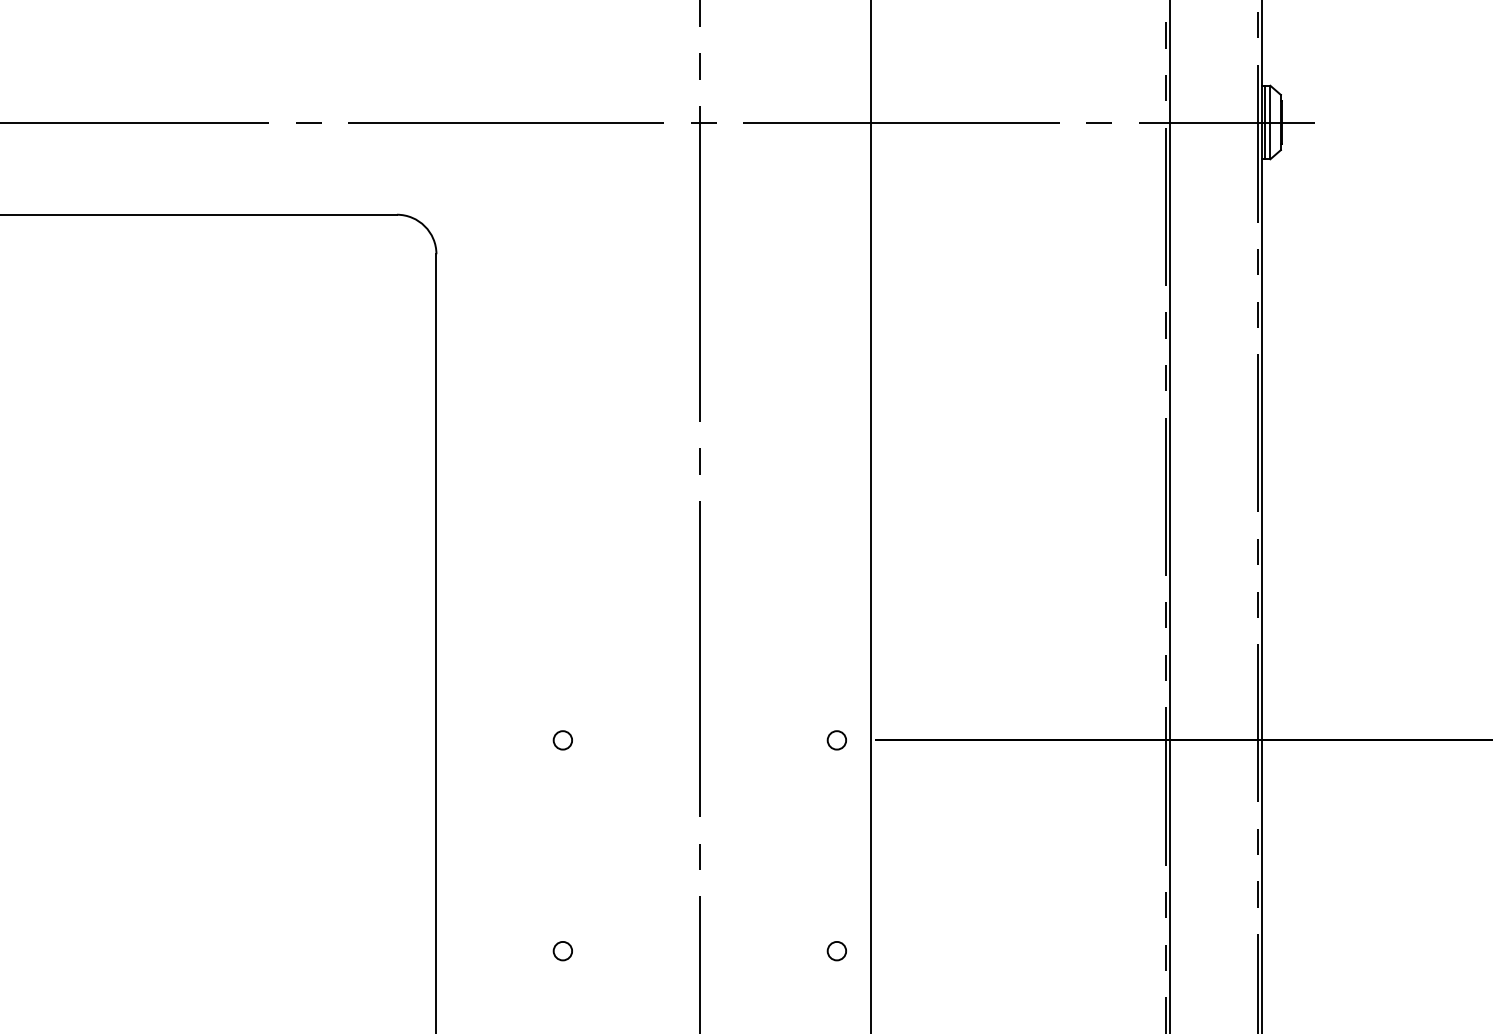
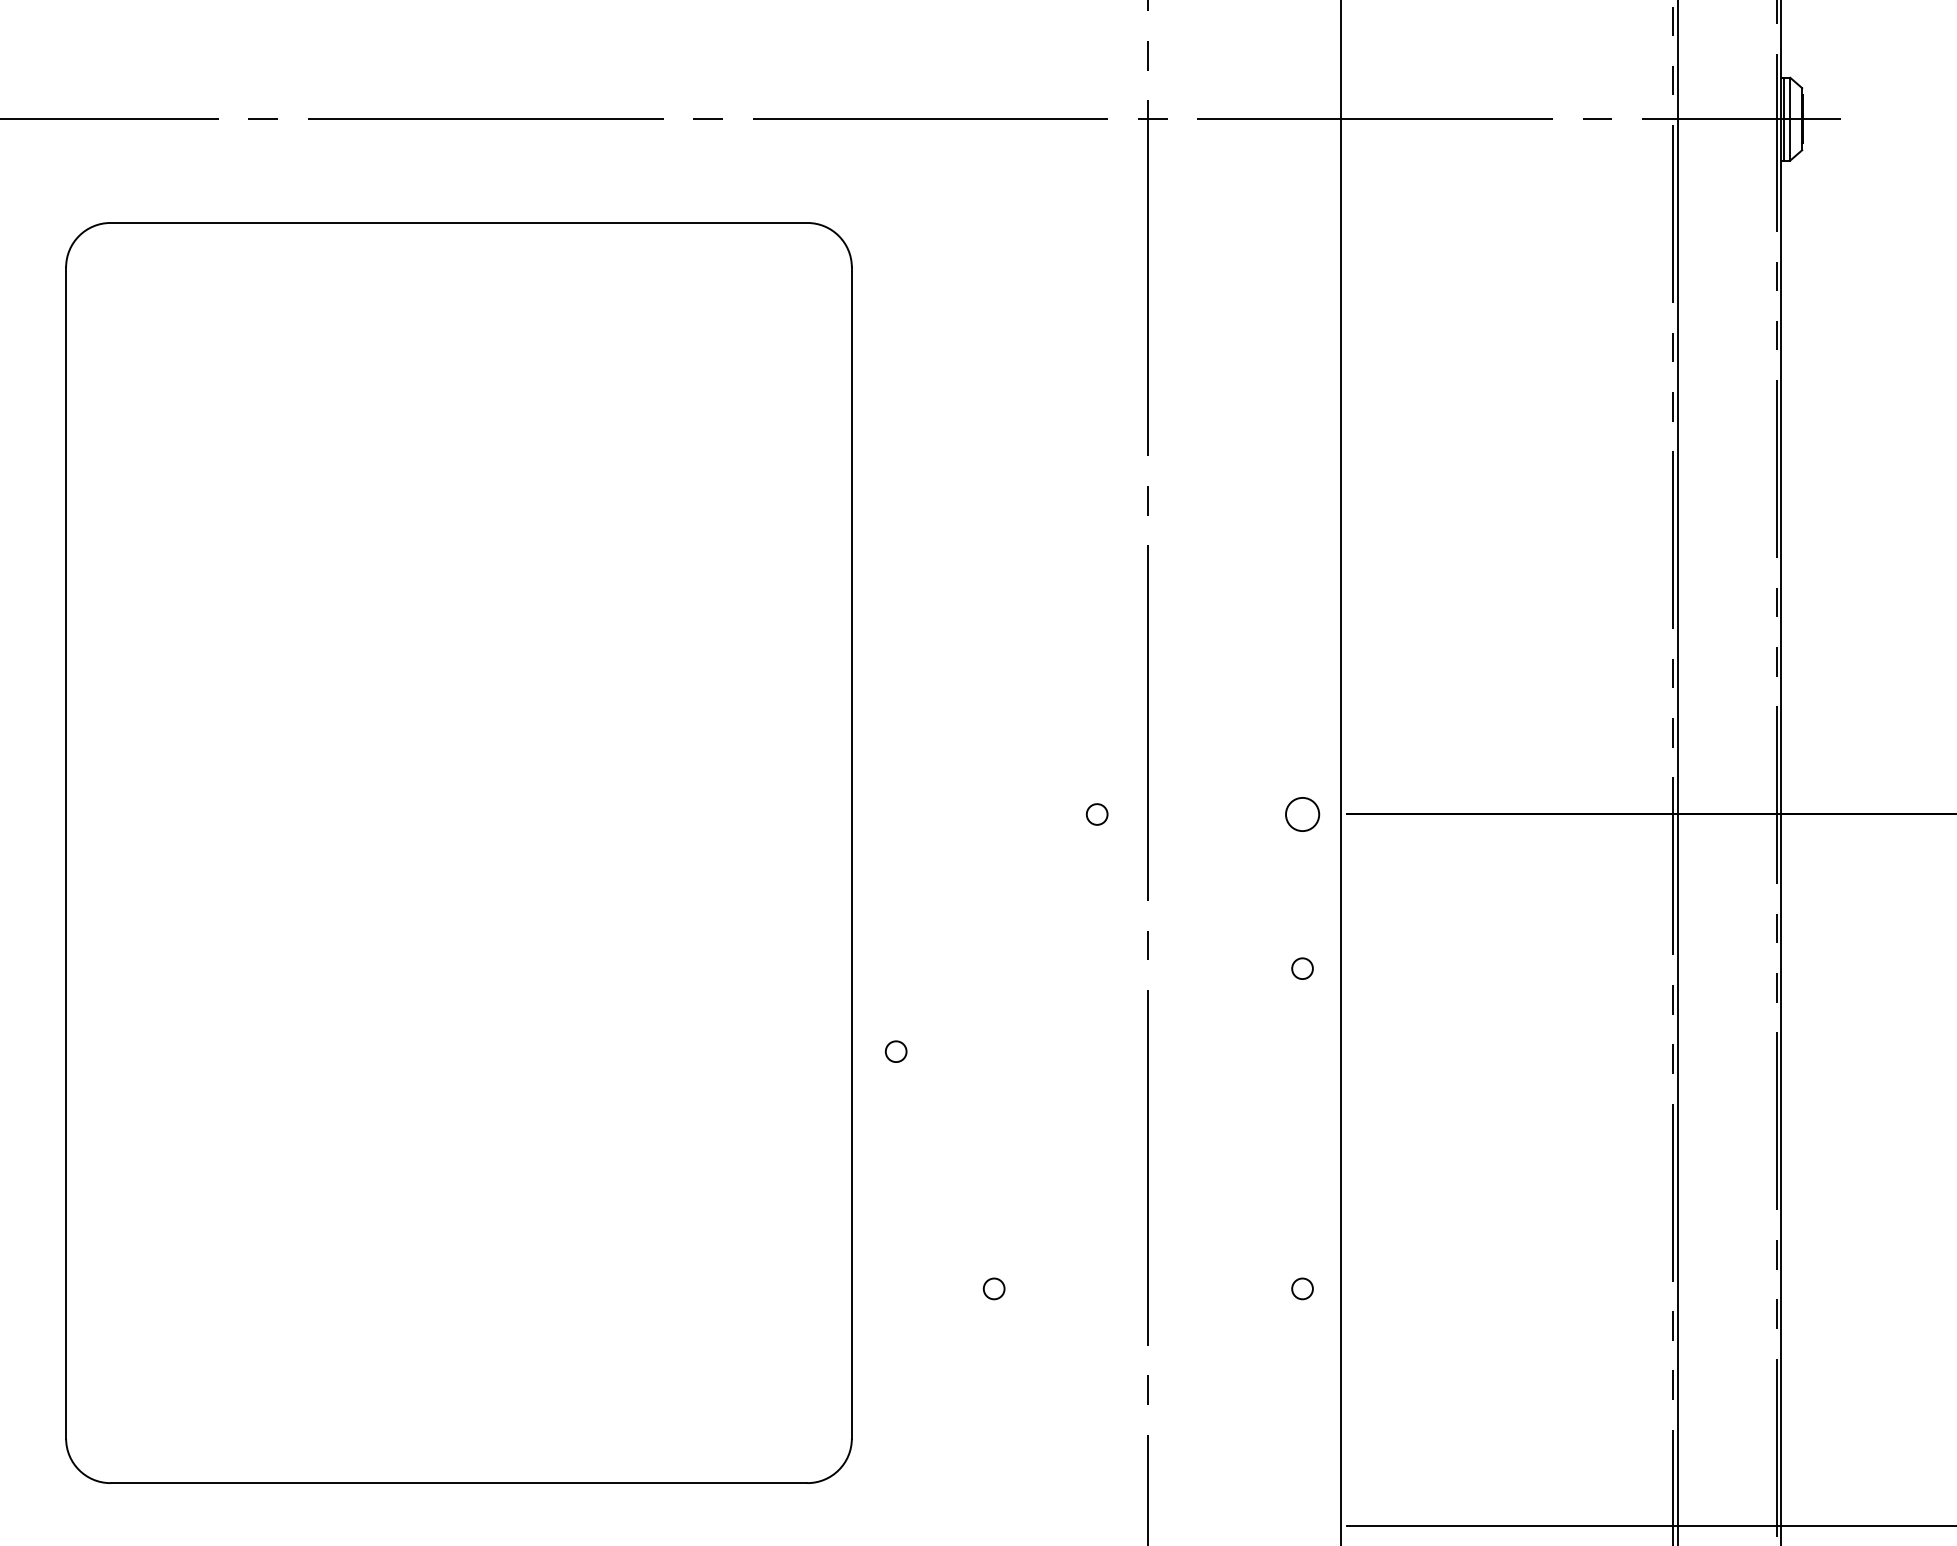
circle: (562, 740) -> (1096, 814), moved
circle: (836, 740) -> (1302, 814), size x1.6
circle: (562, 950) -> (895, 1051), moved
circle: (836, 950) -> (1302, 968), moved

